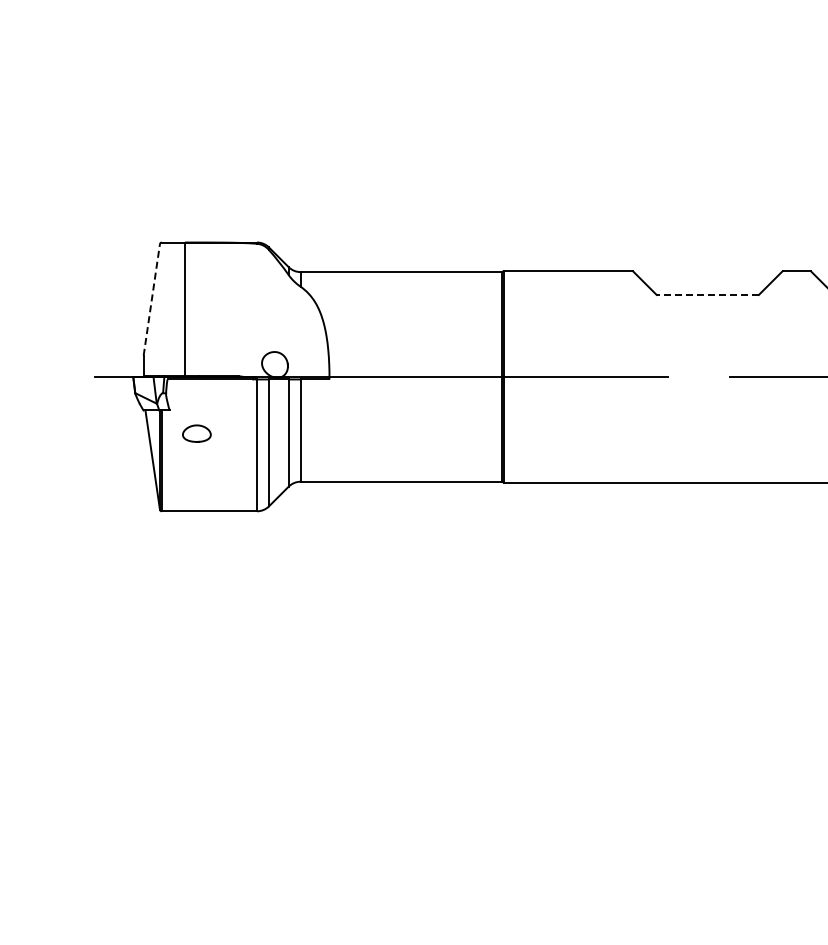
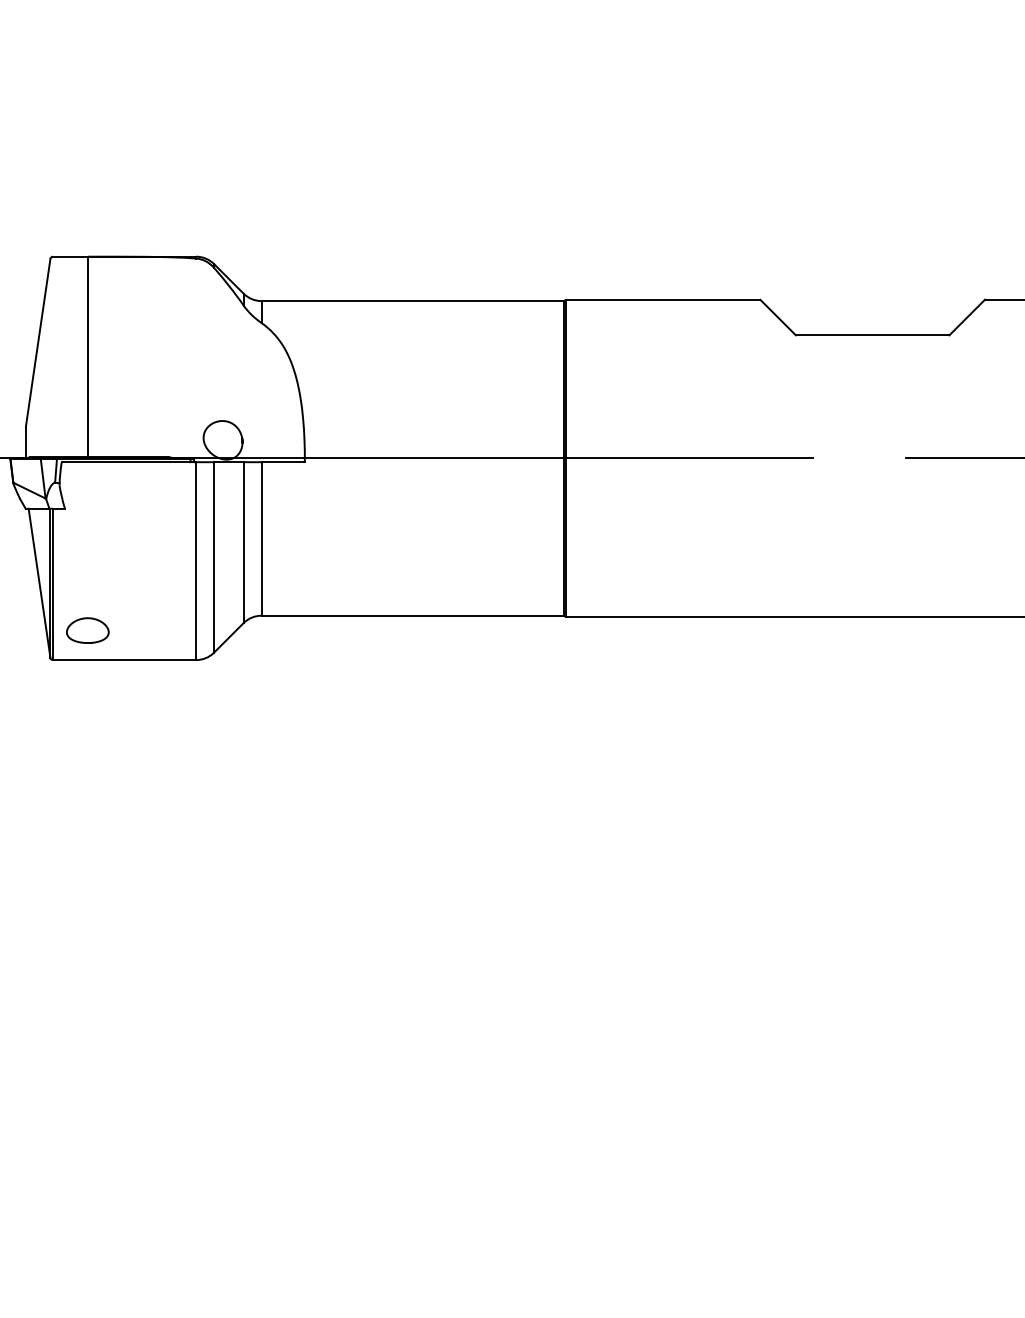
line: (707, 294) -> (872, 334), dashed -> solid
line: (151, 299) -> (37, 342), dashed -> solid
curve: (196, 426) -> (87, 619), moved

